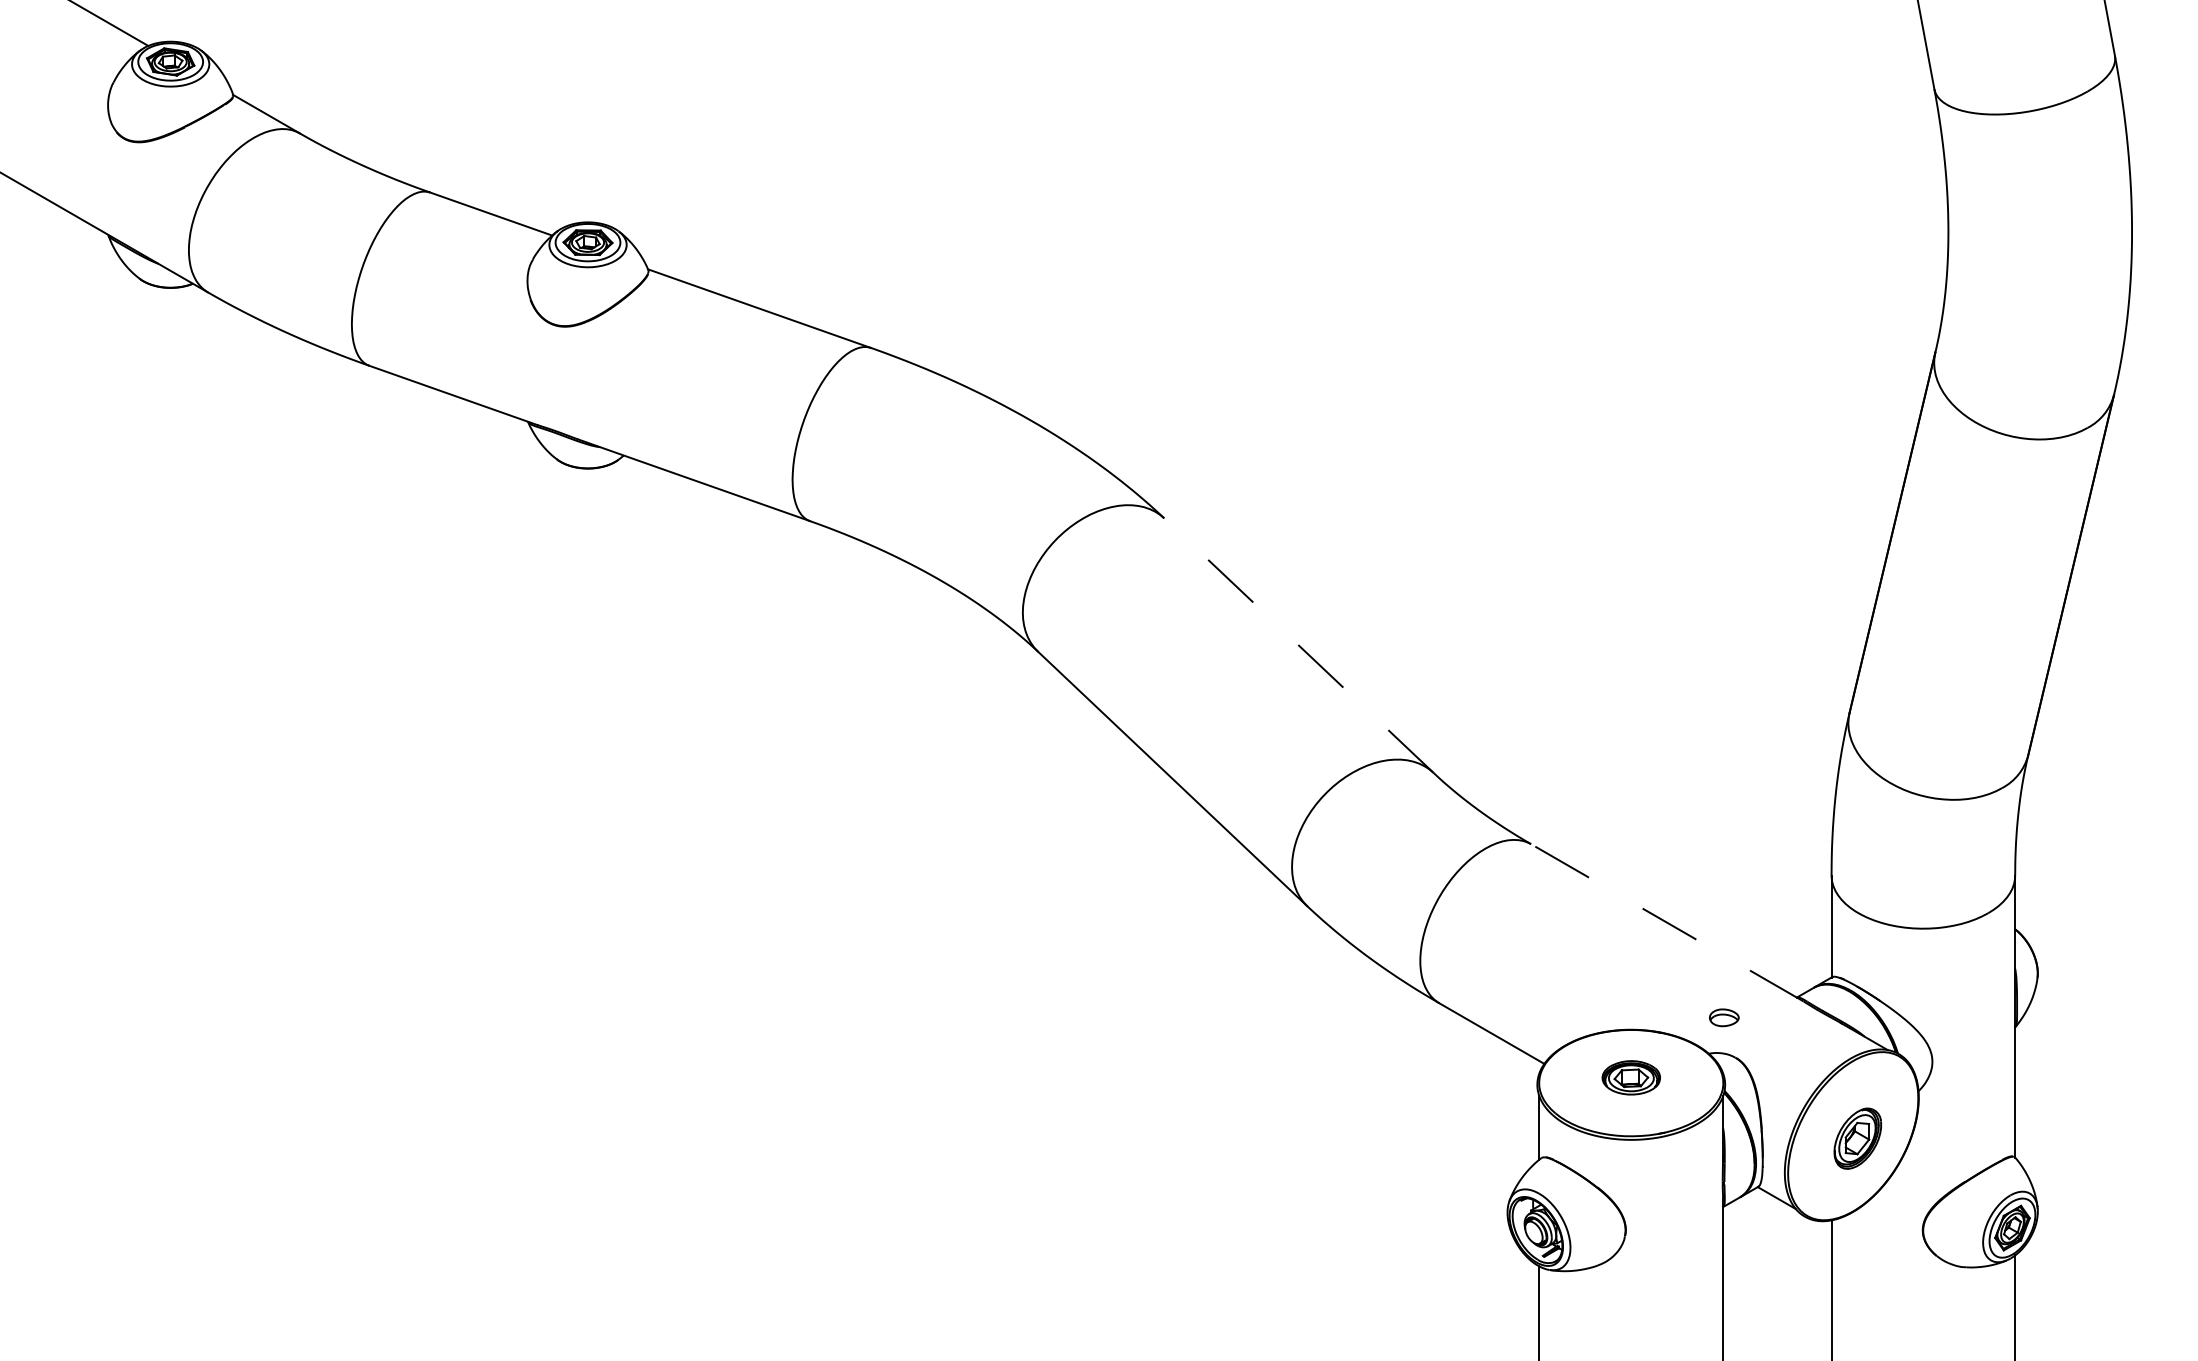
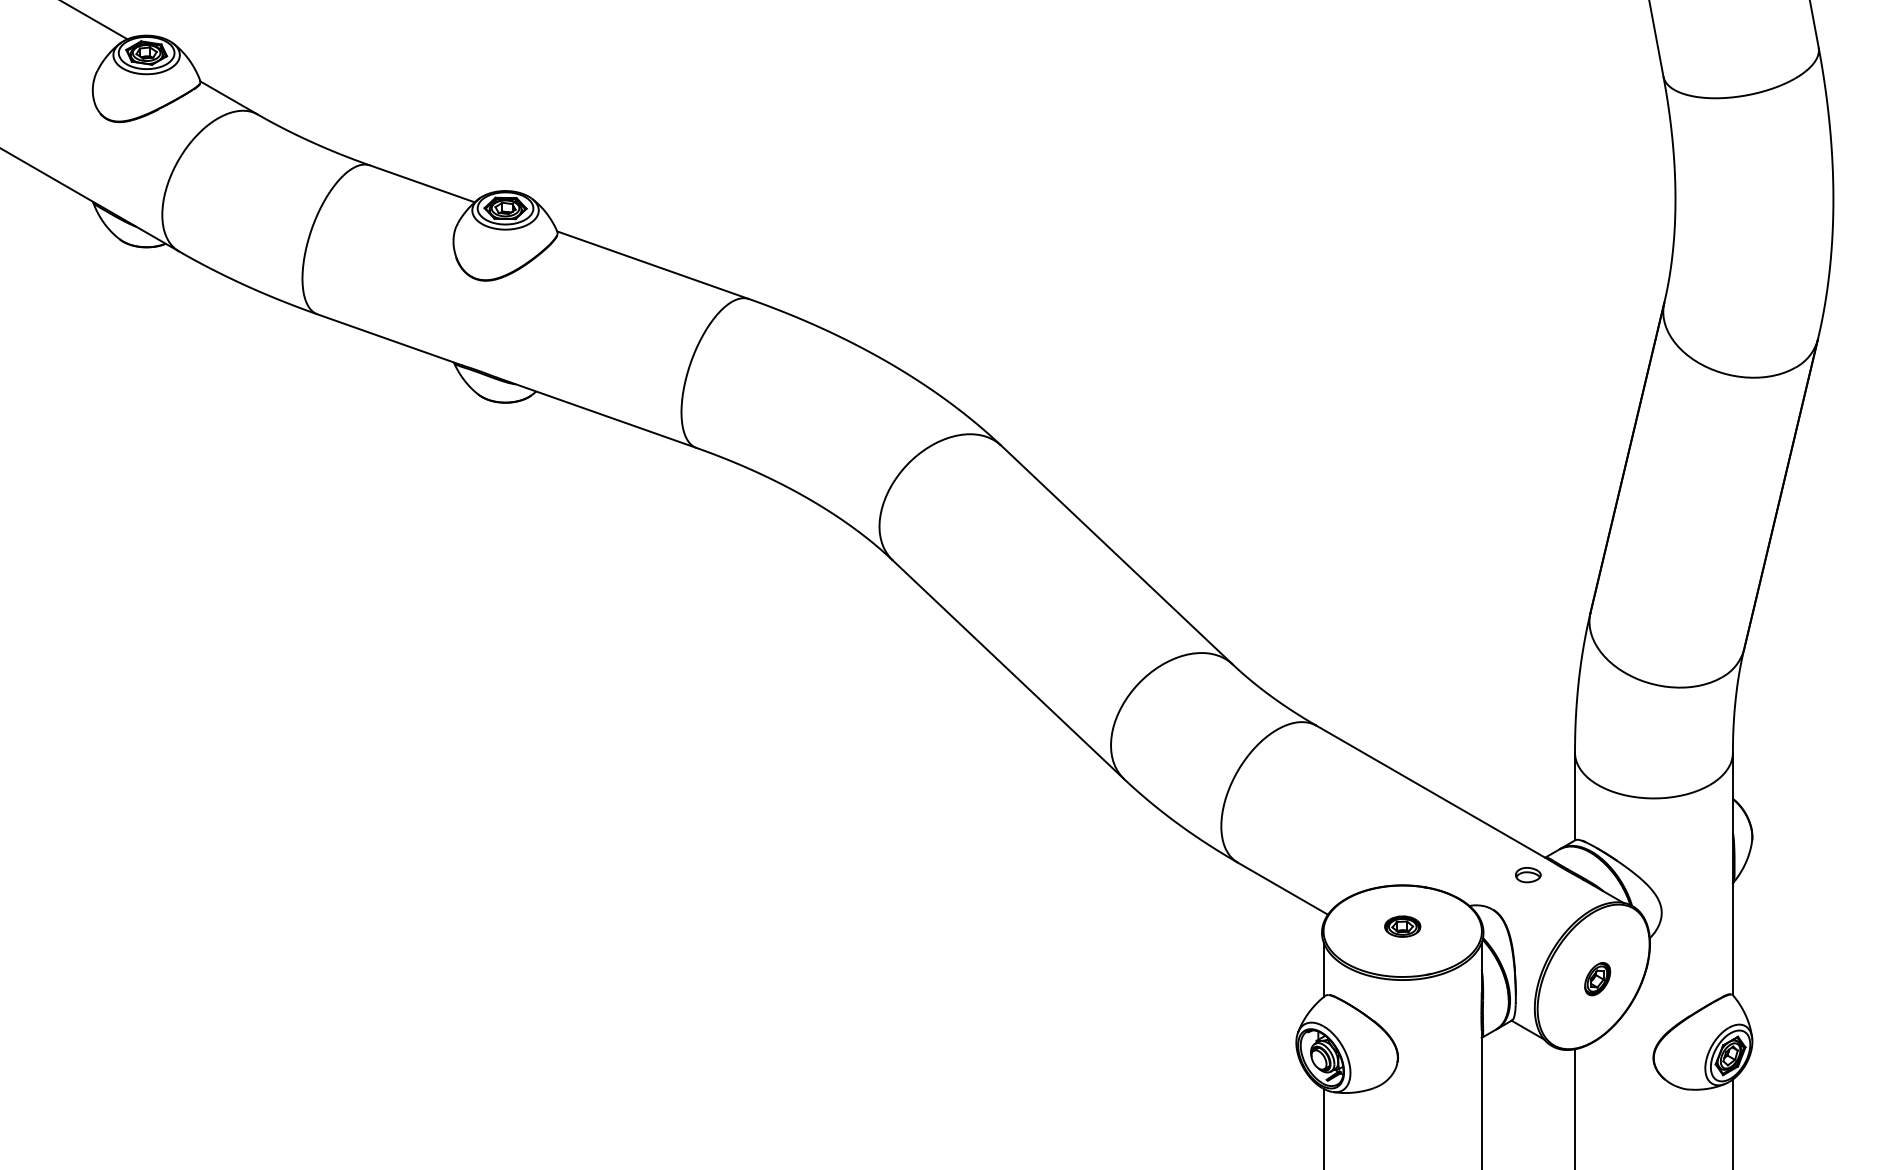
line: (1298, 645) -> (1116, 554), dashed -> solid
line: (1666, 922) -> (1433, 793), dashed -> solid
part: (1724, 1017) -> (1528, 874), moved
part: (1630, 1077) -> (1402, 926), size x0.71
part: (1857, 1138) -> (1597, 978), size x0.62

